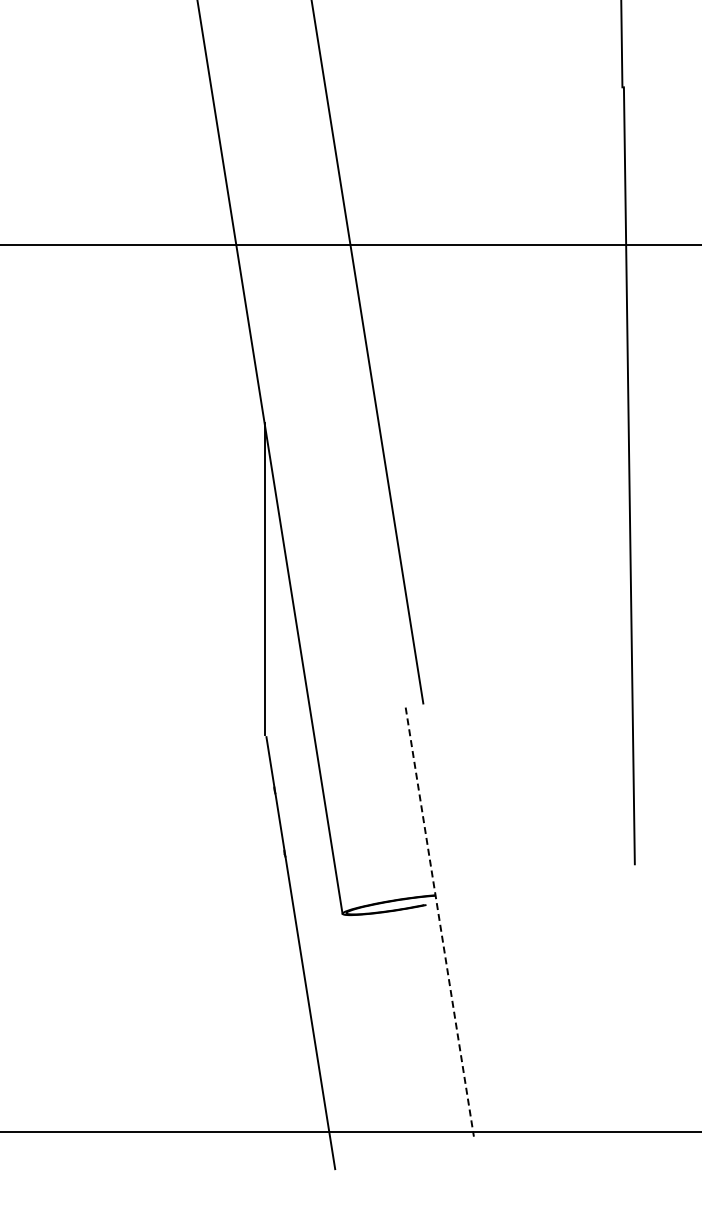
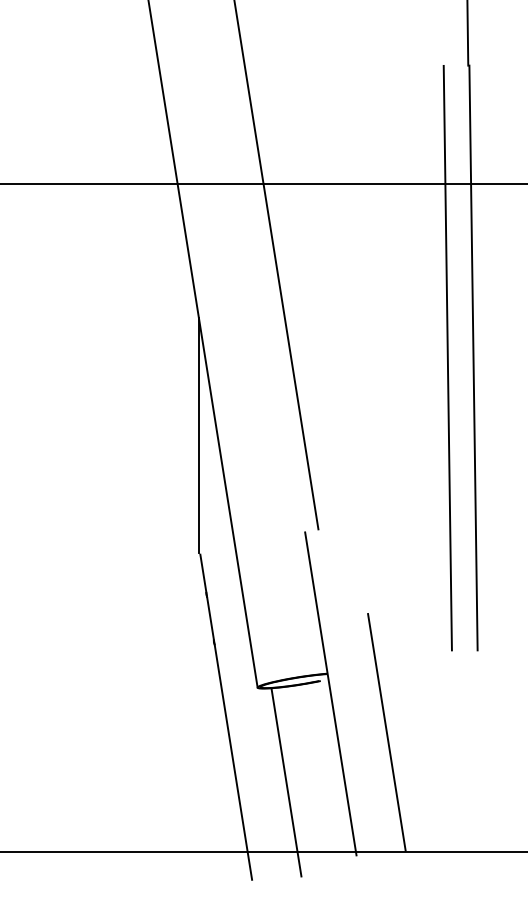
line: (594, 475) -> (447, 357), added
line: (439, 922) -> (330, 694), dashed -> solid
line: (514, 972) -> (387, 731), added
line: (380, 1039) -> (286, 782), added

